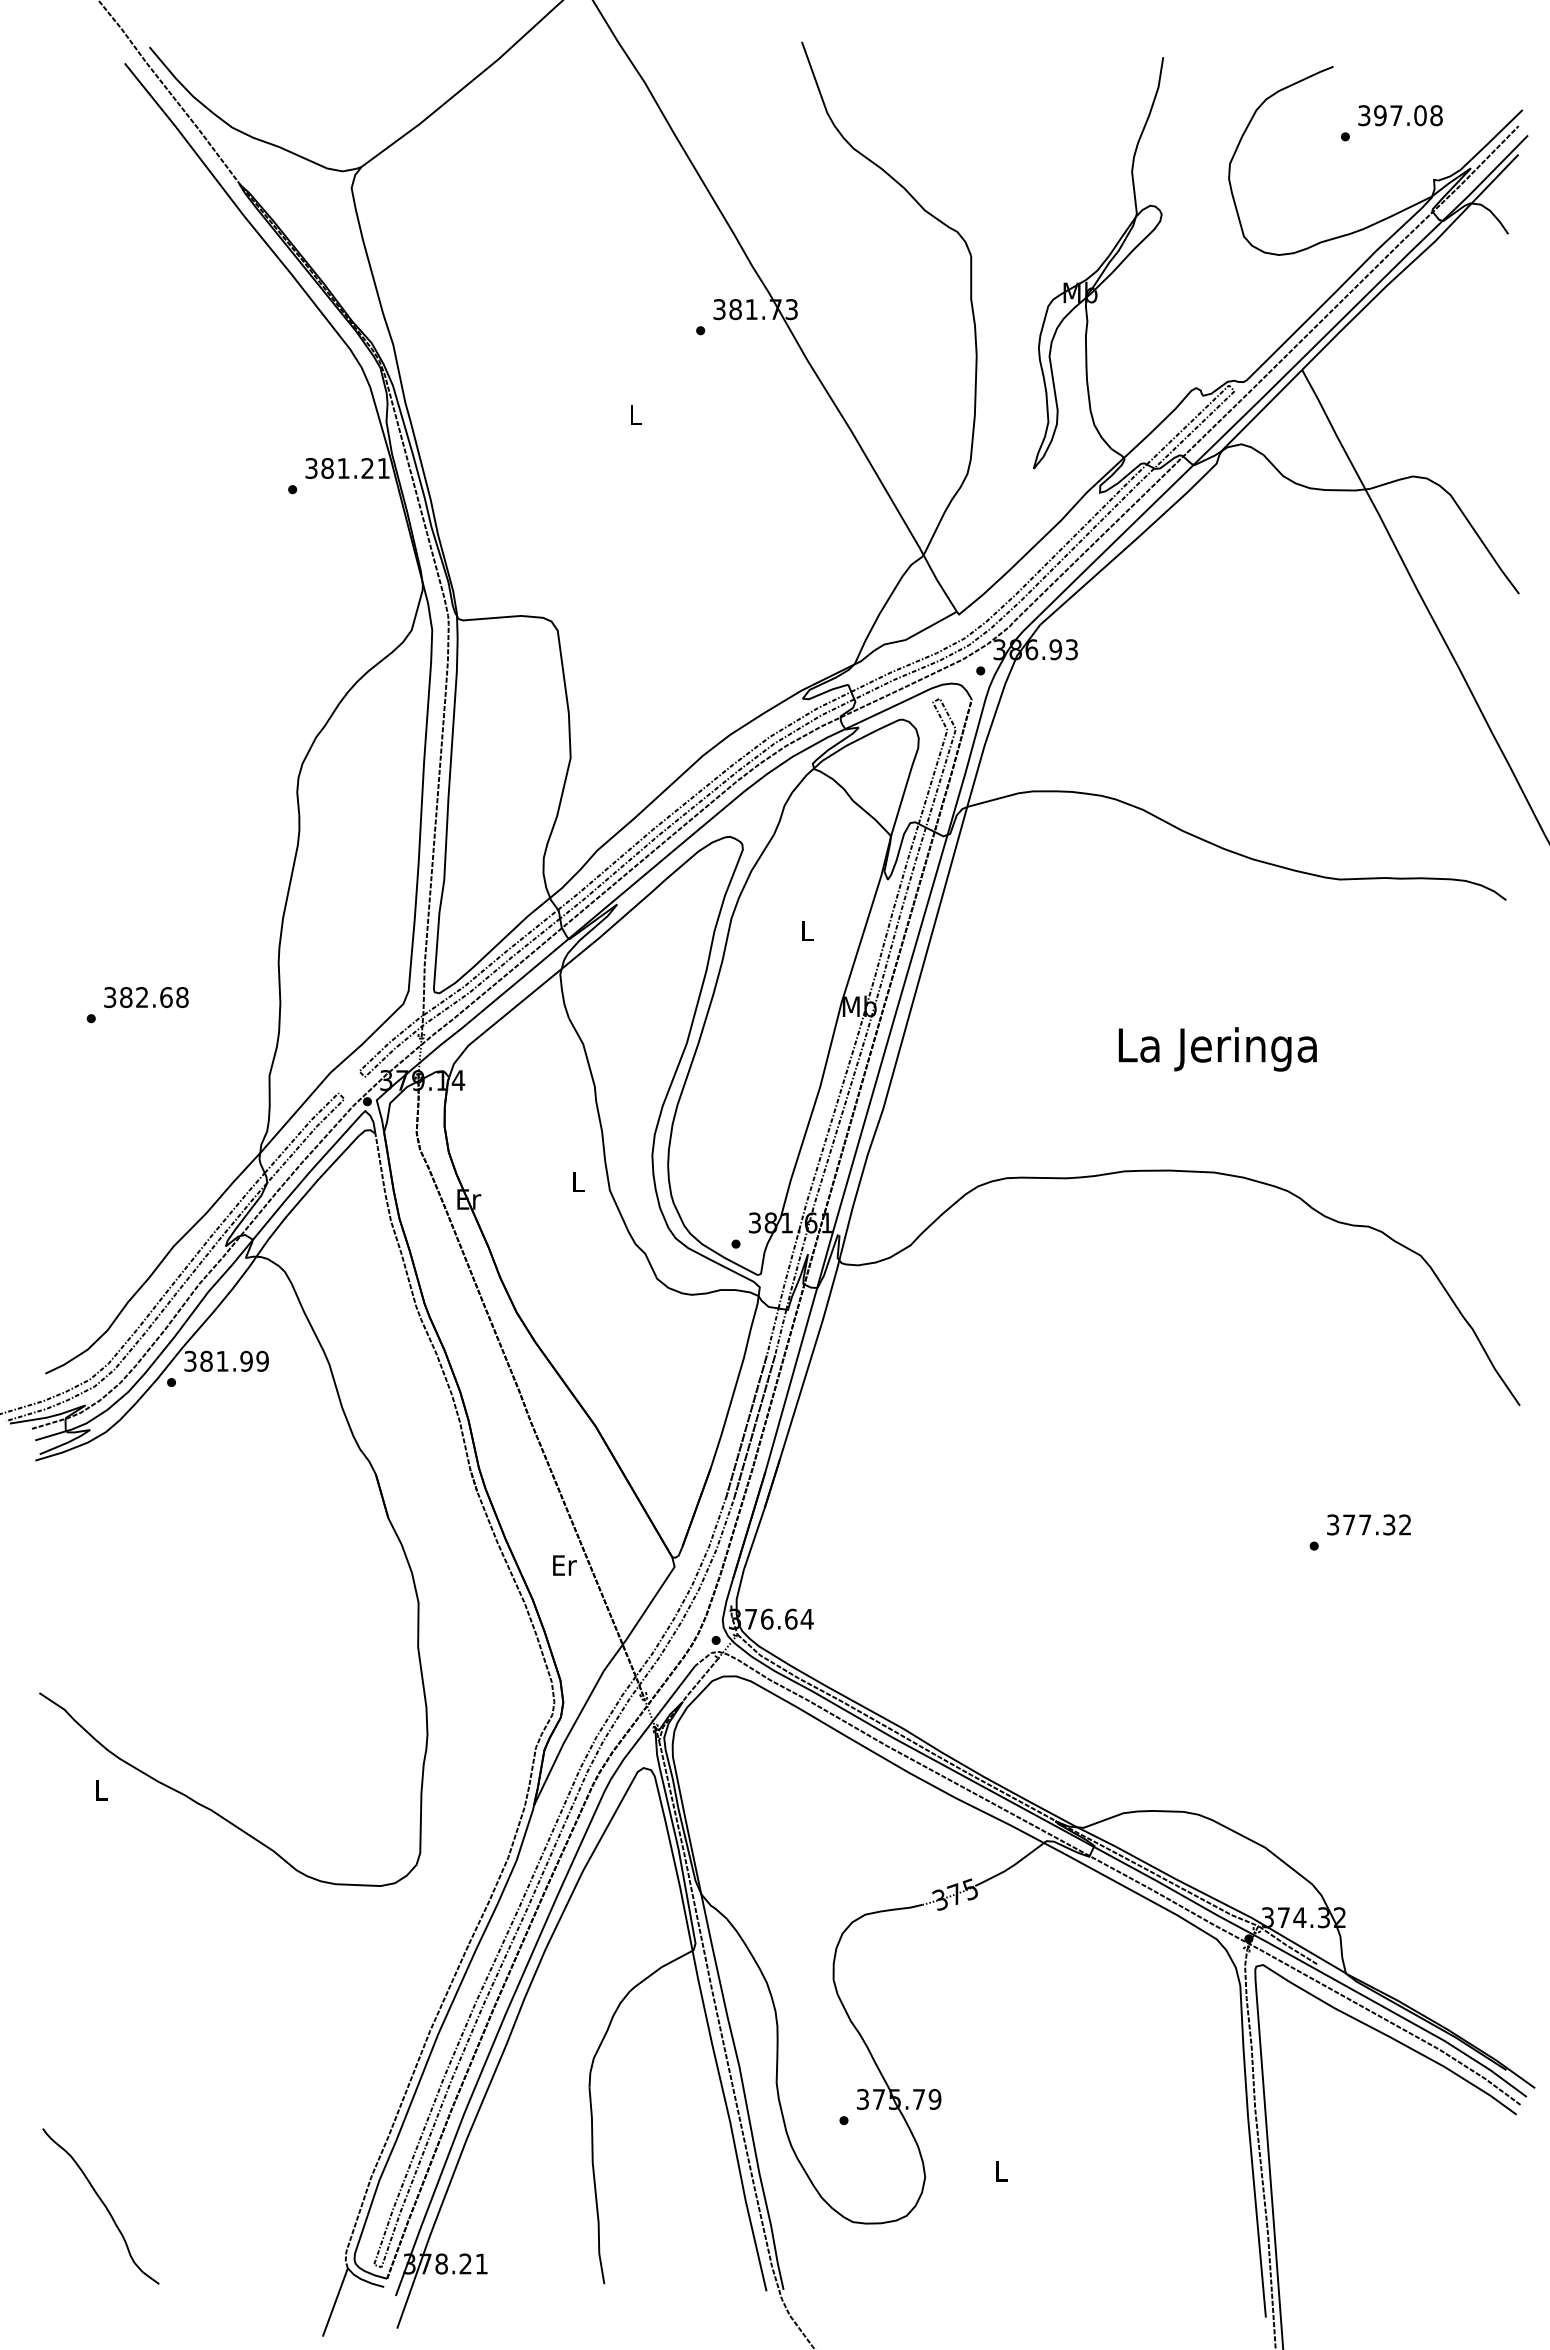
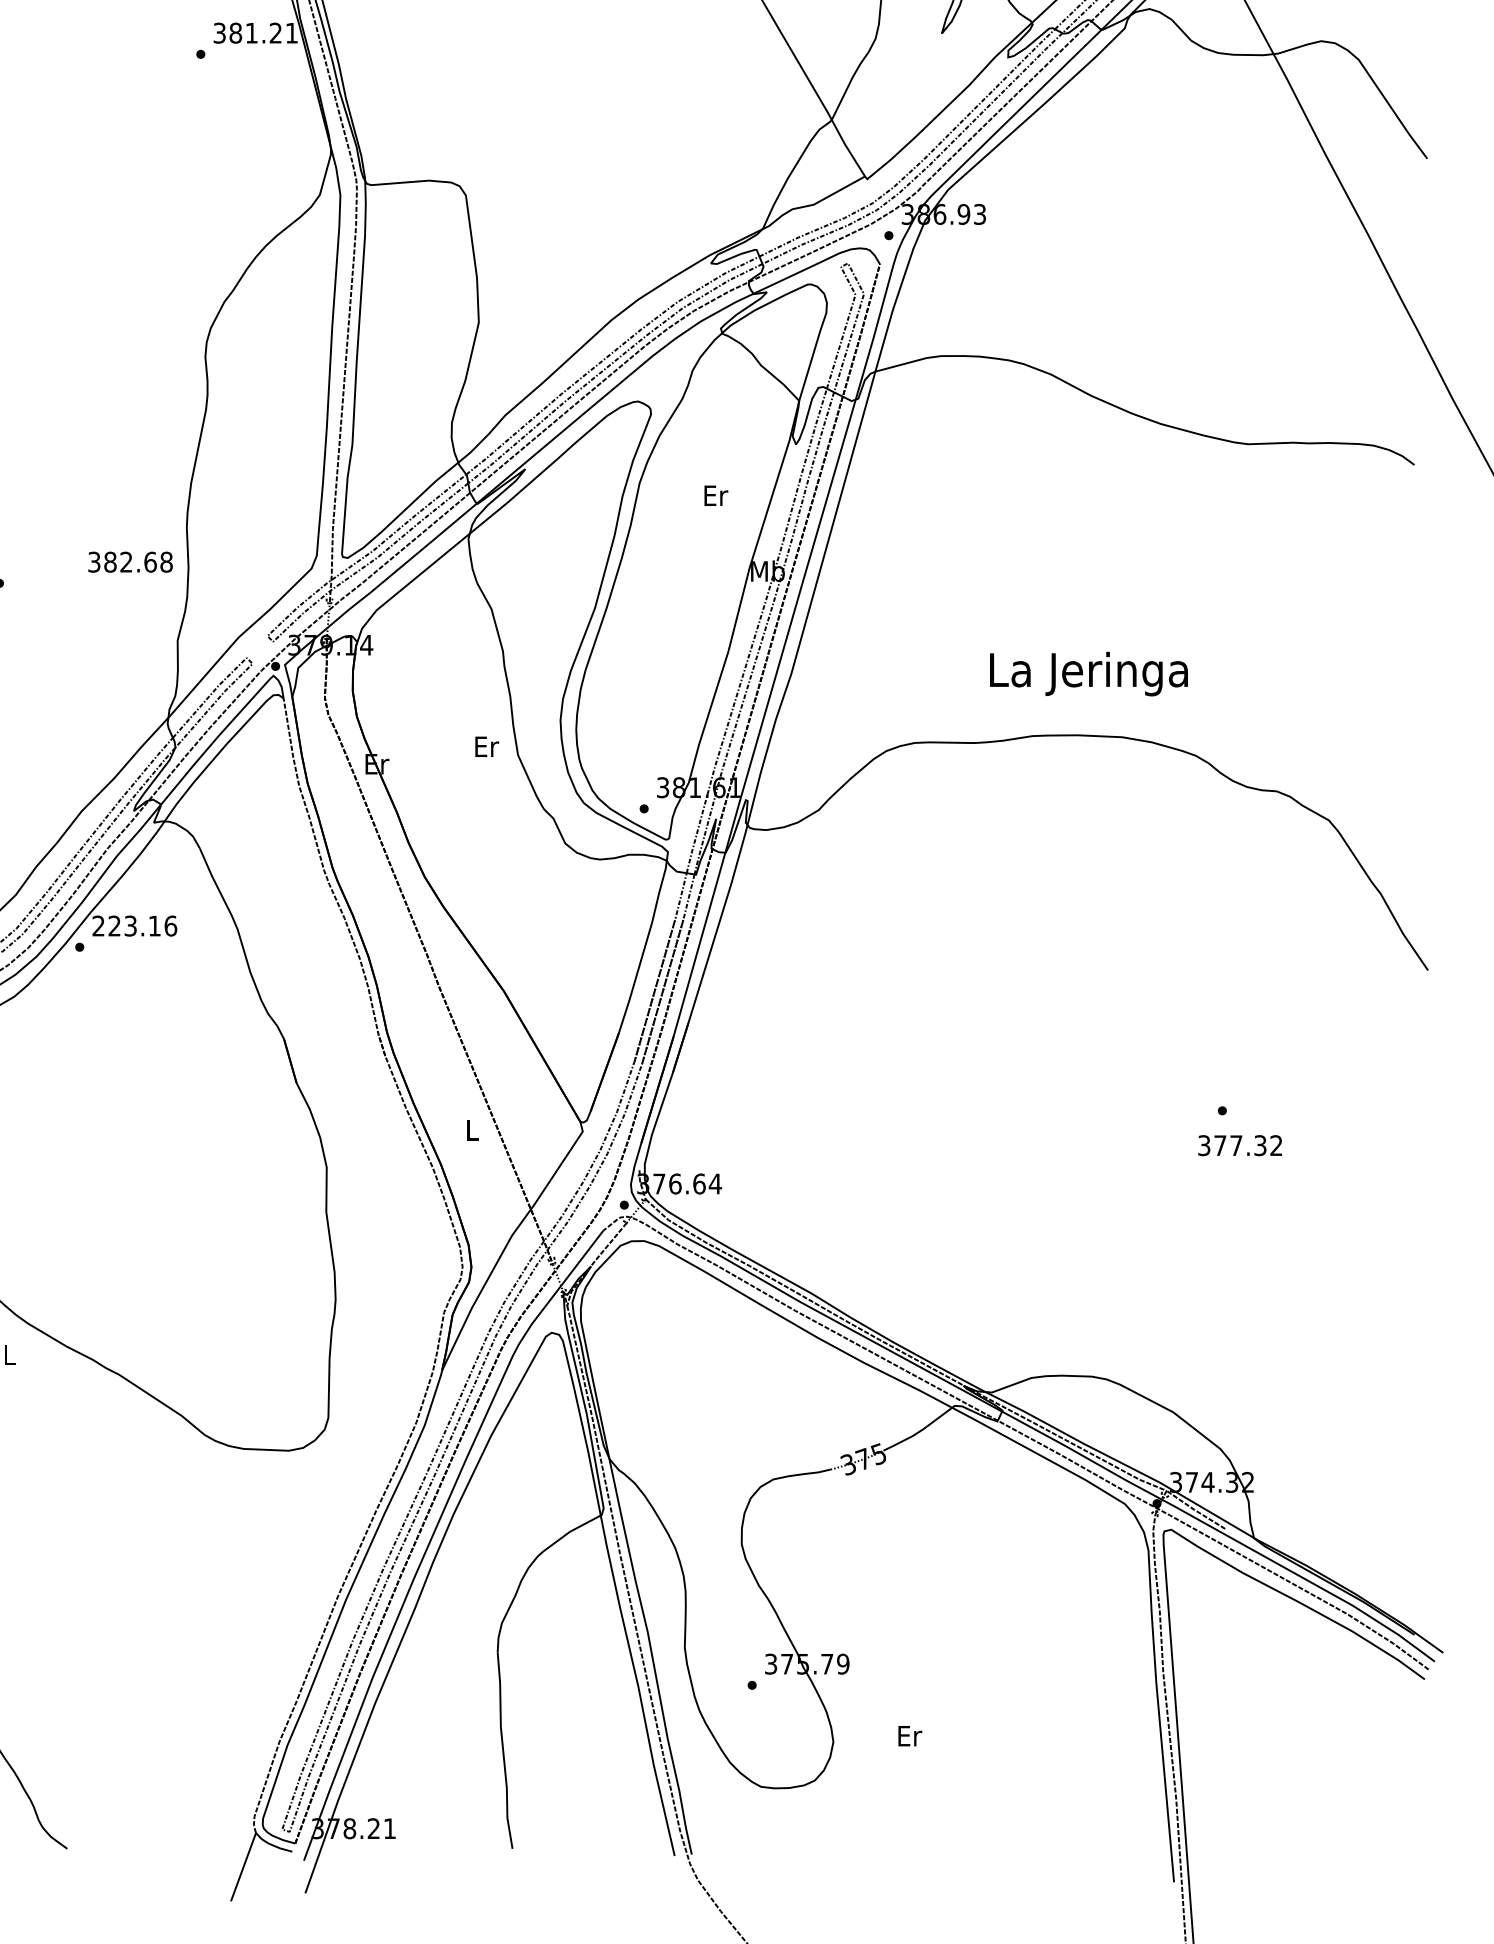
text: (808, 930) -> (716, 495), L -> Er
text: (146, 997) -> (130, 562), moved
text: (1217, 1049) -> (1088, 674), moved
text: (578, 1182) -> (486, 747), L -> Er
text: (226, 1360) -> (134, 925), 381.99 -> 223.16
text: (1368, 1524) -> (1239, 1145), moved
text: (564, 1565) -> (472, 1130), Er -> L
text: (1001, 2171) -> (909, 1736), L -> Er

